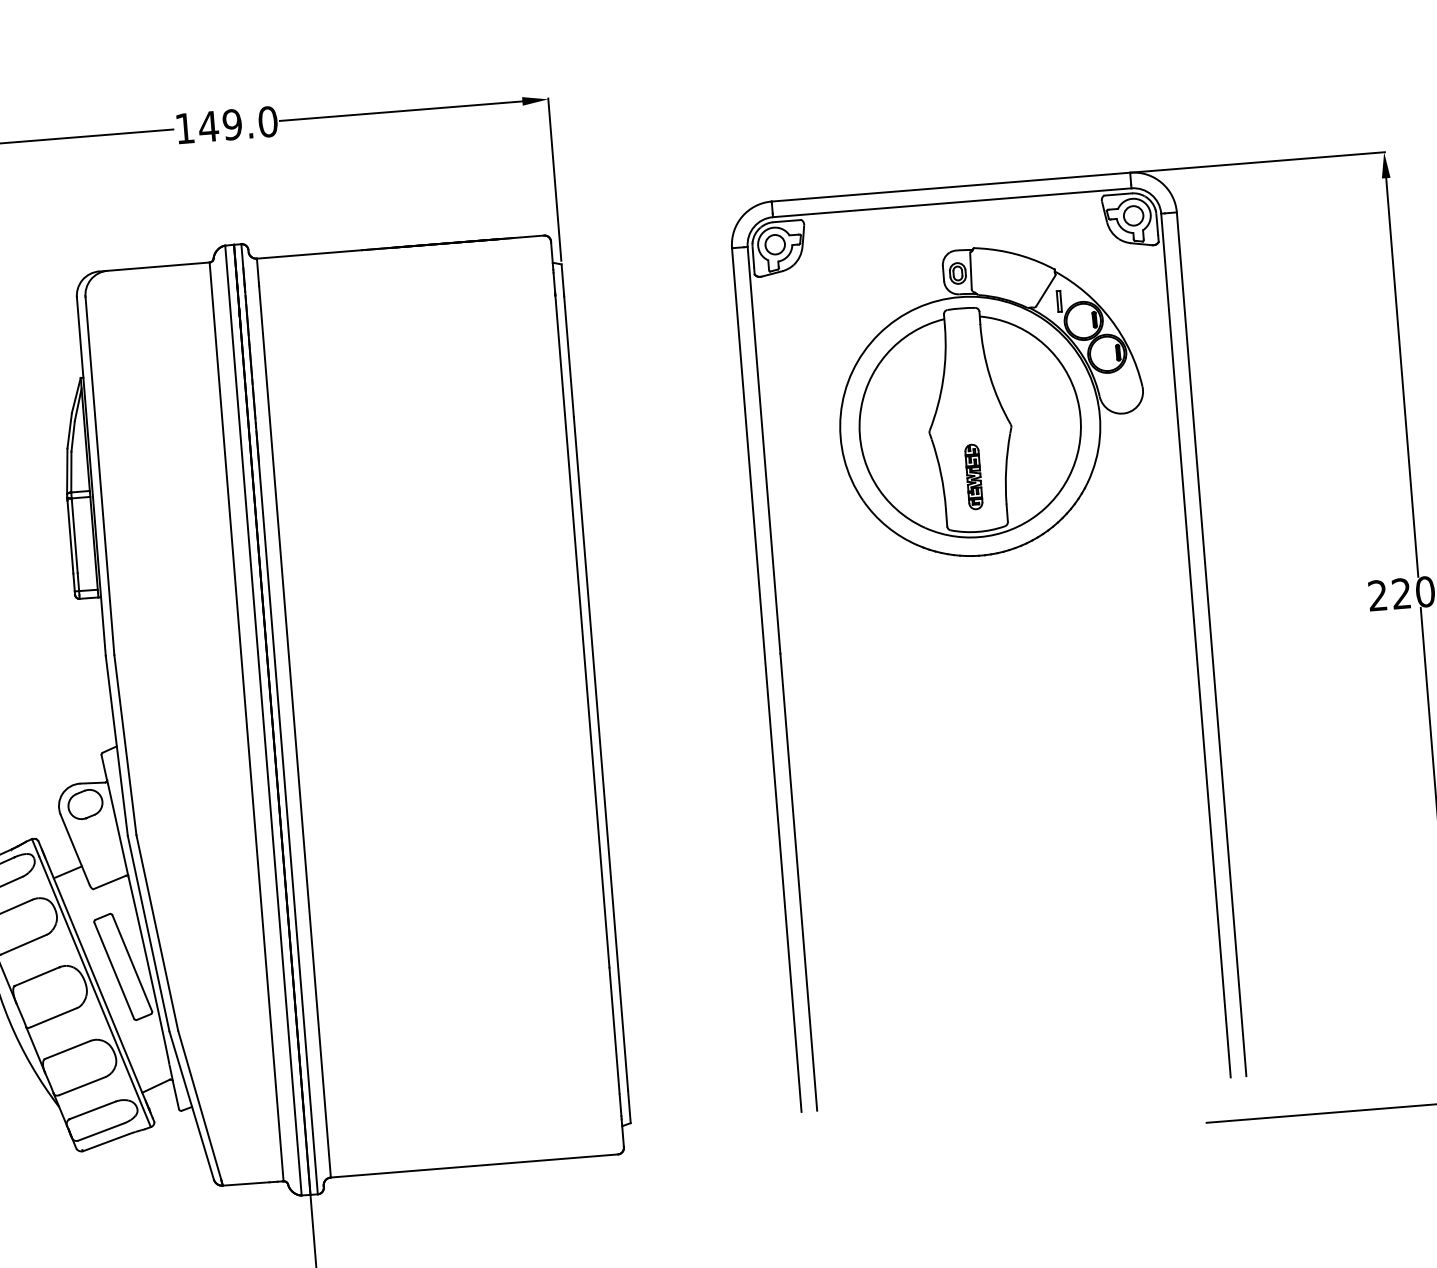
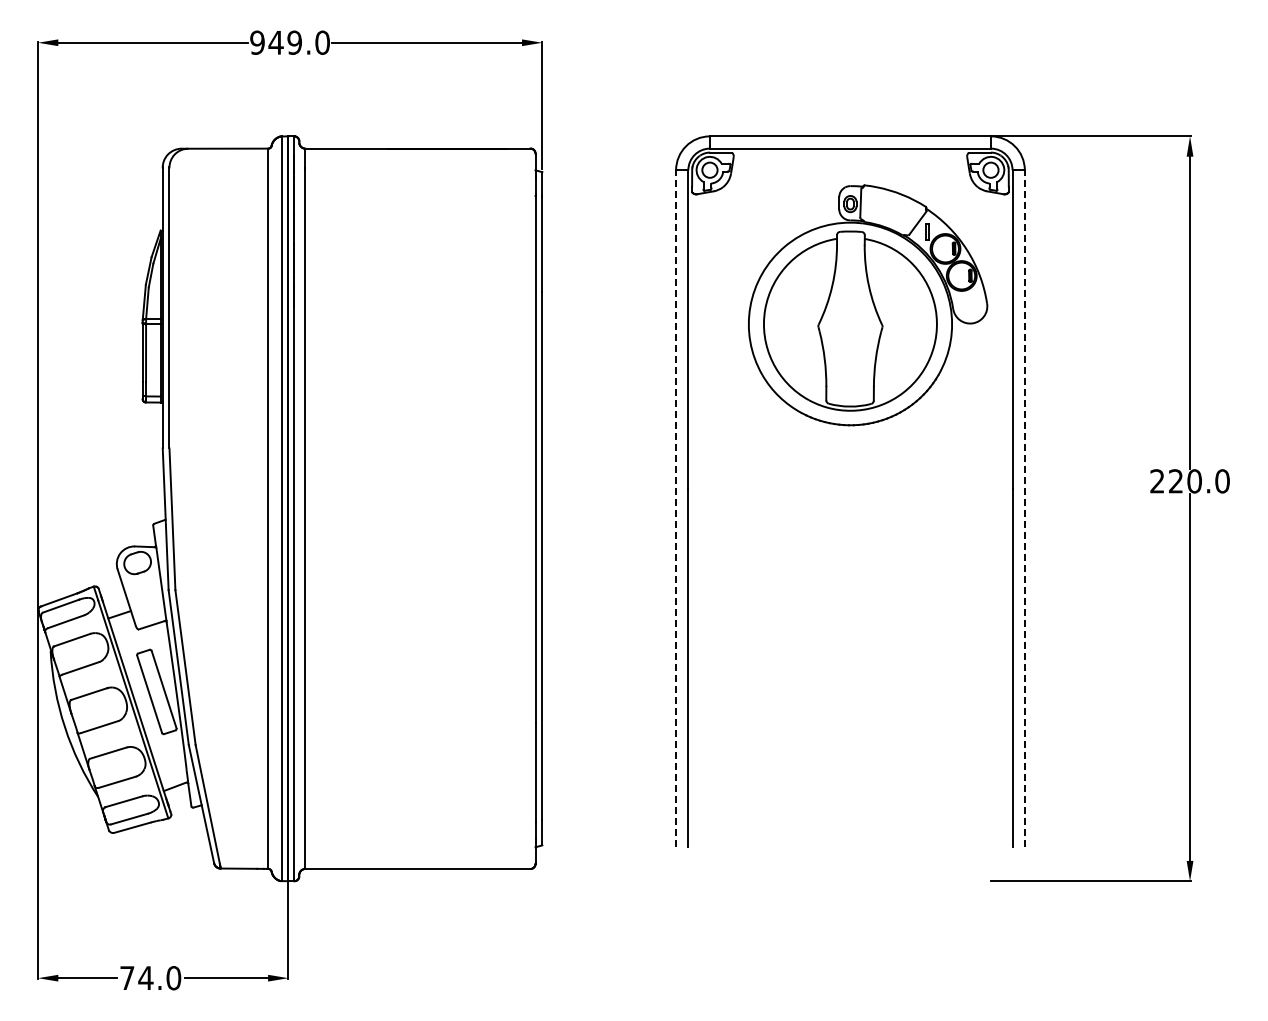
text: (184, 128) -> (257, 42), 149.0 -> 949.0
part: (974, 476) -> (850, 363), removed
line: (1211, 643) -> (1024, 508), solid -> dashed
line: (767, 679) -> (676, 508), solid -> dashed

